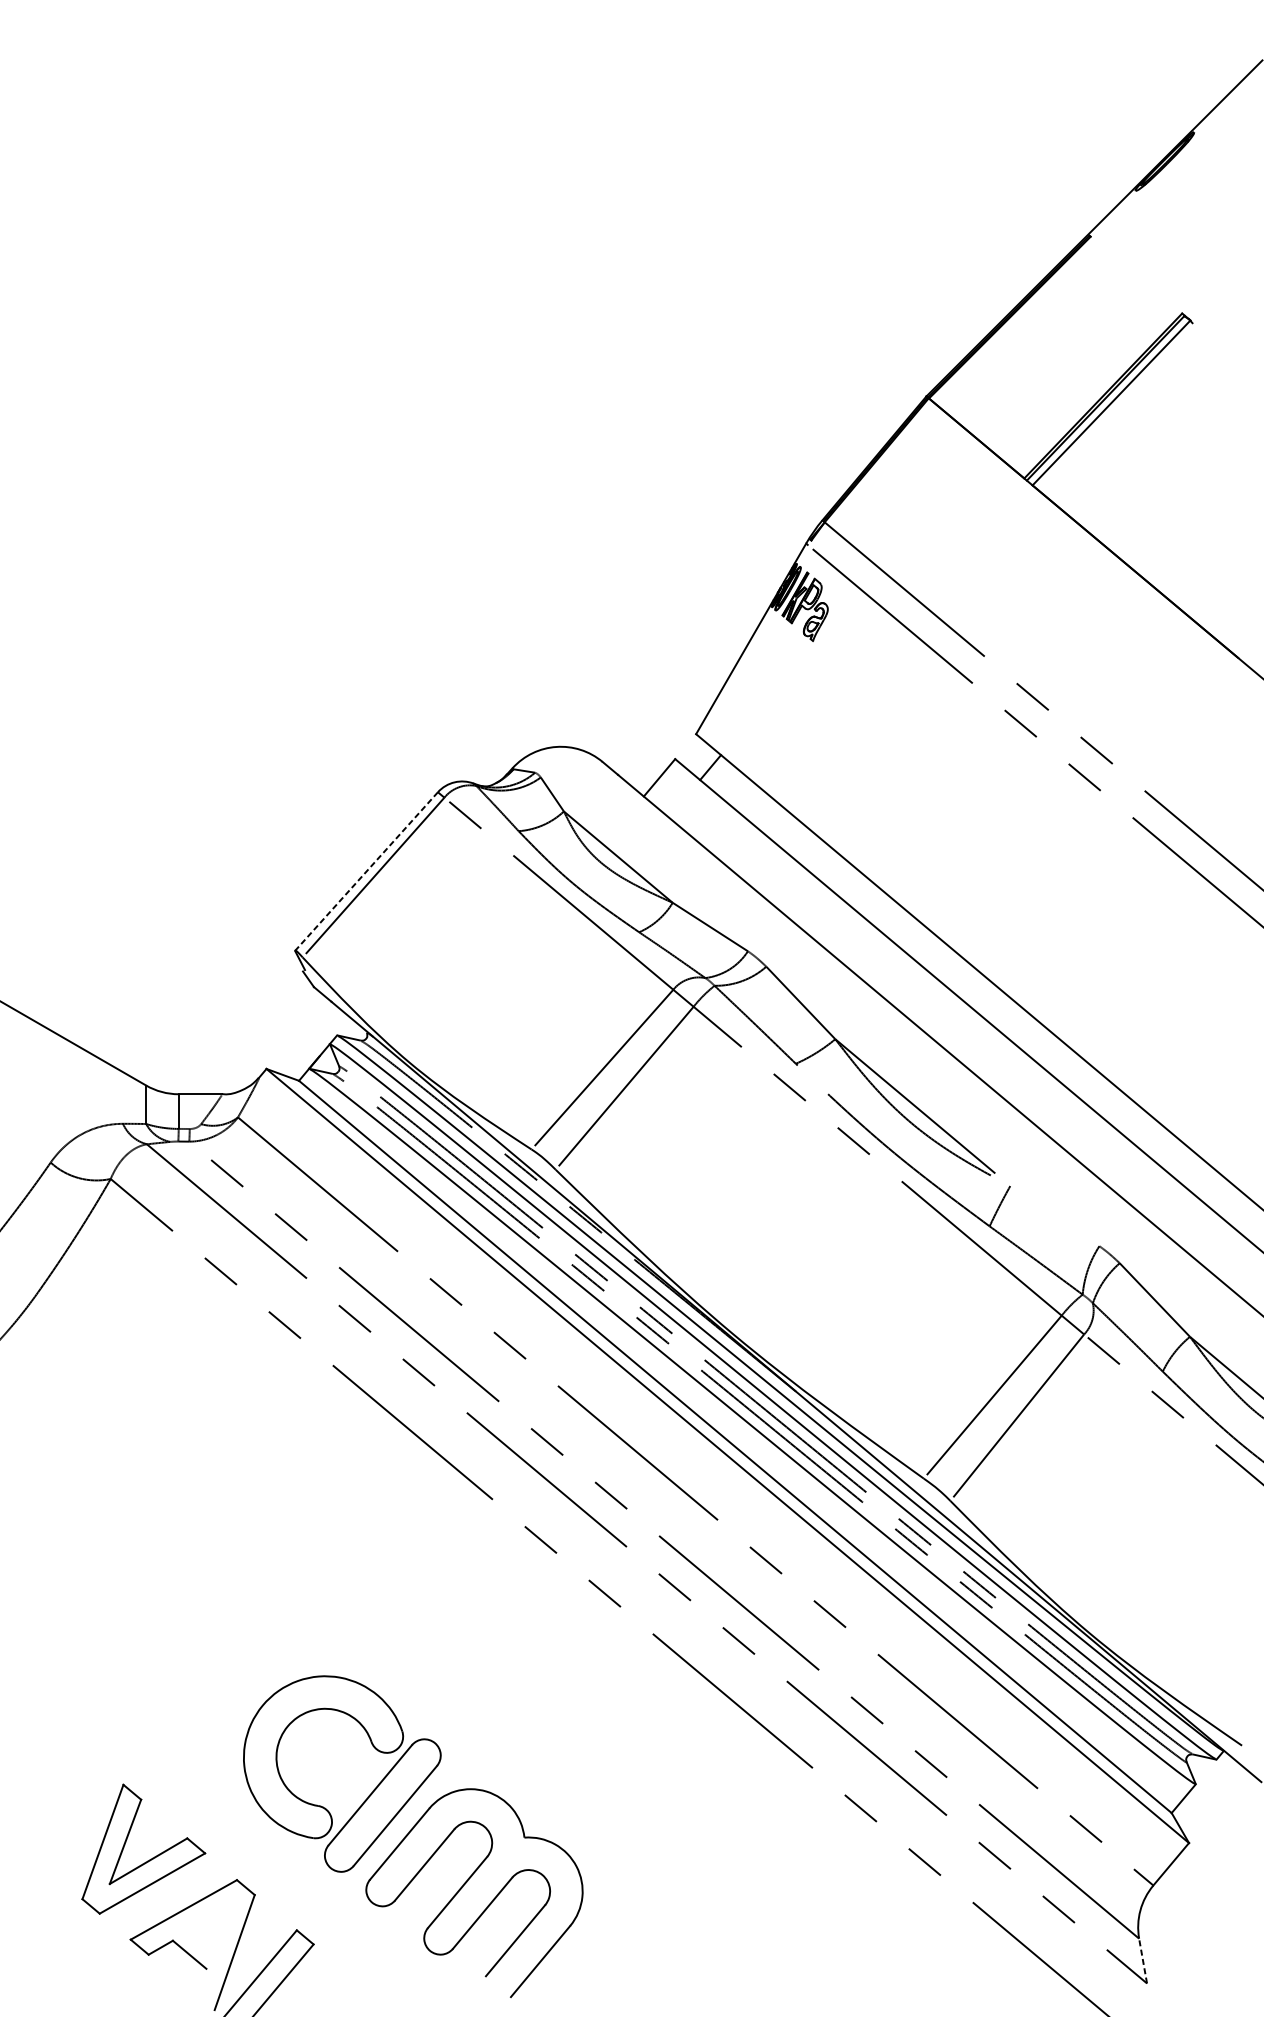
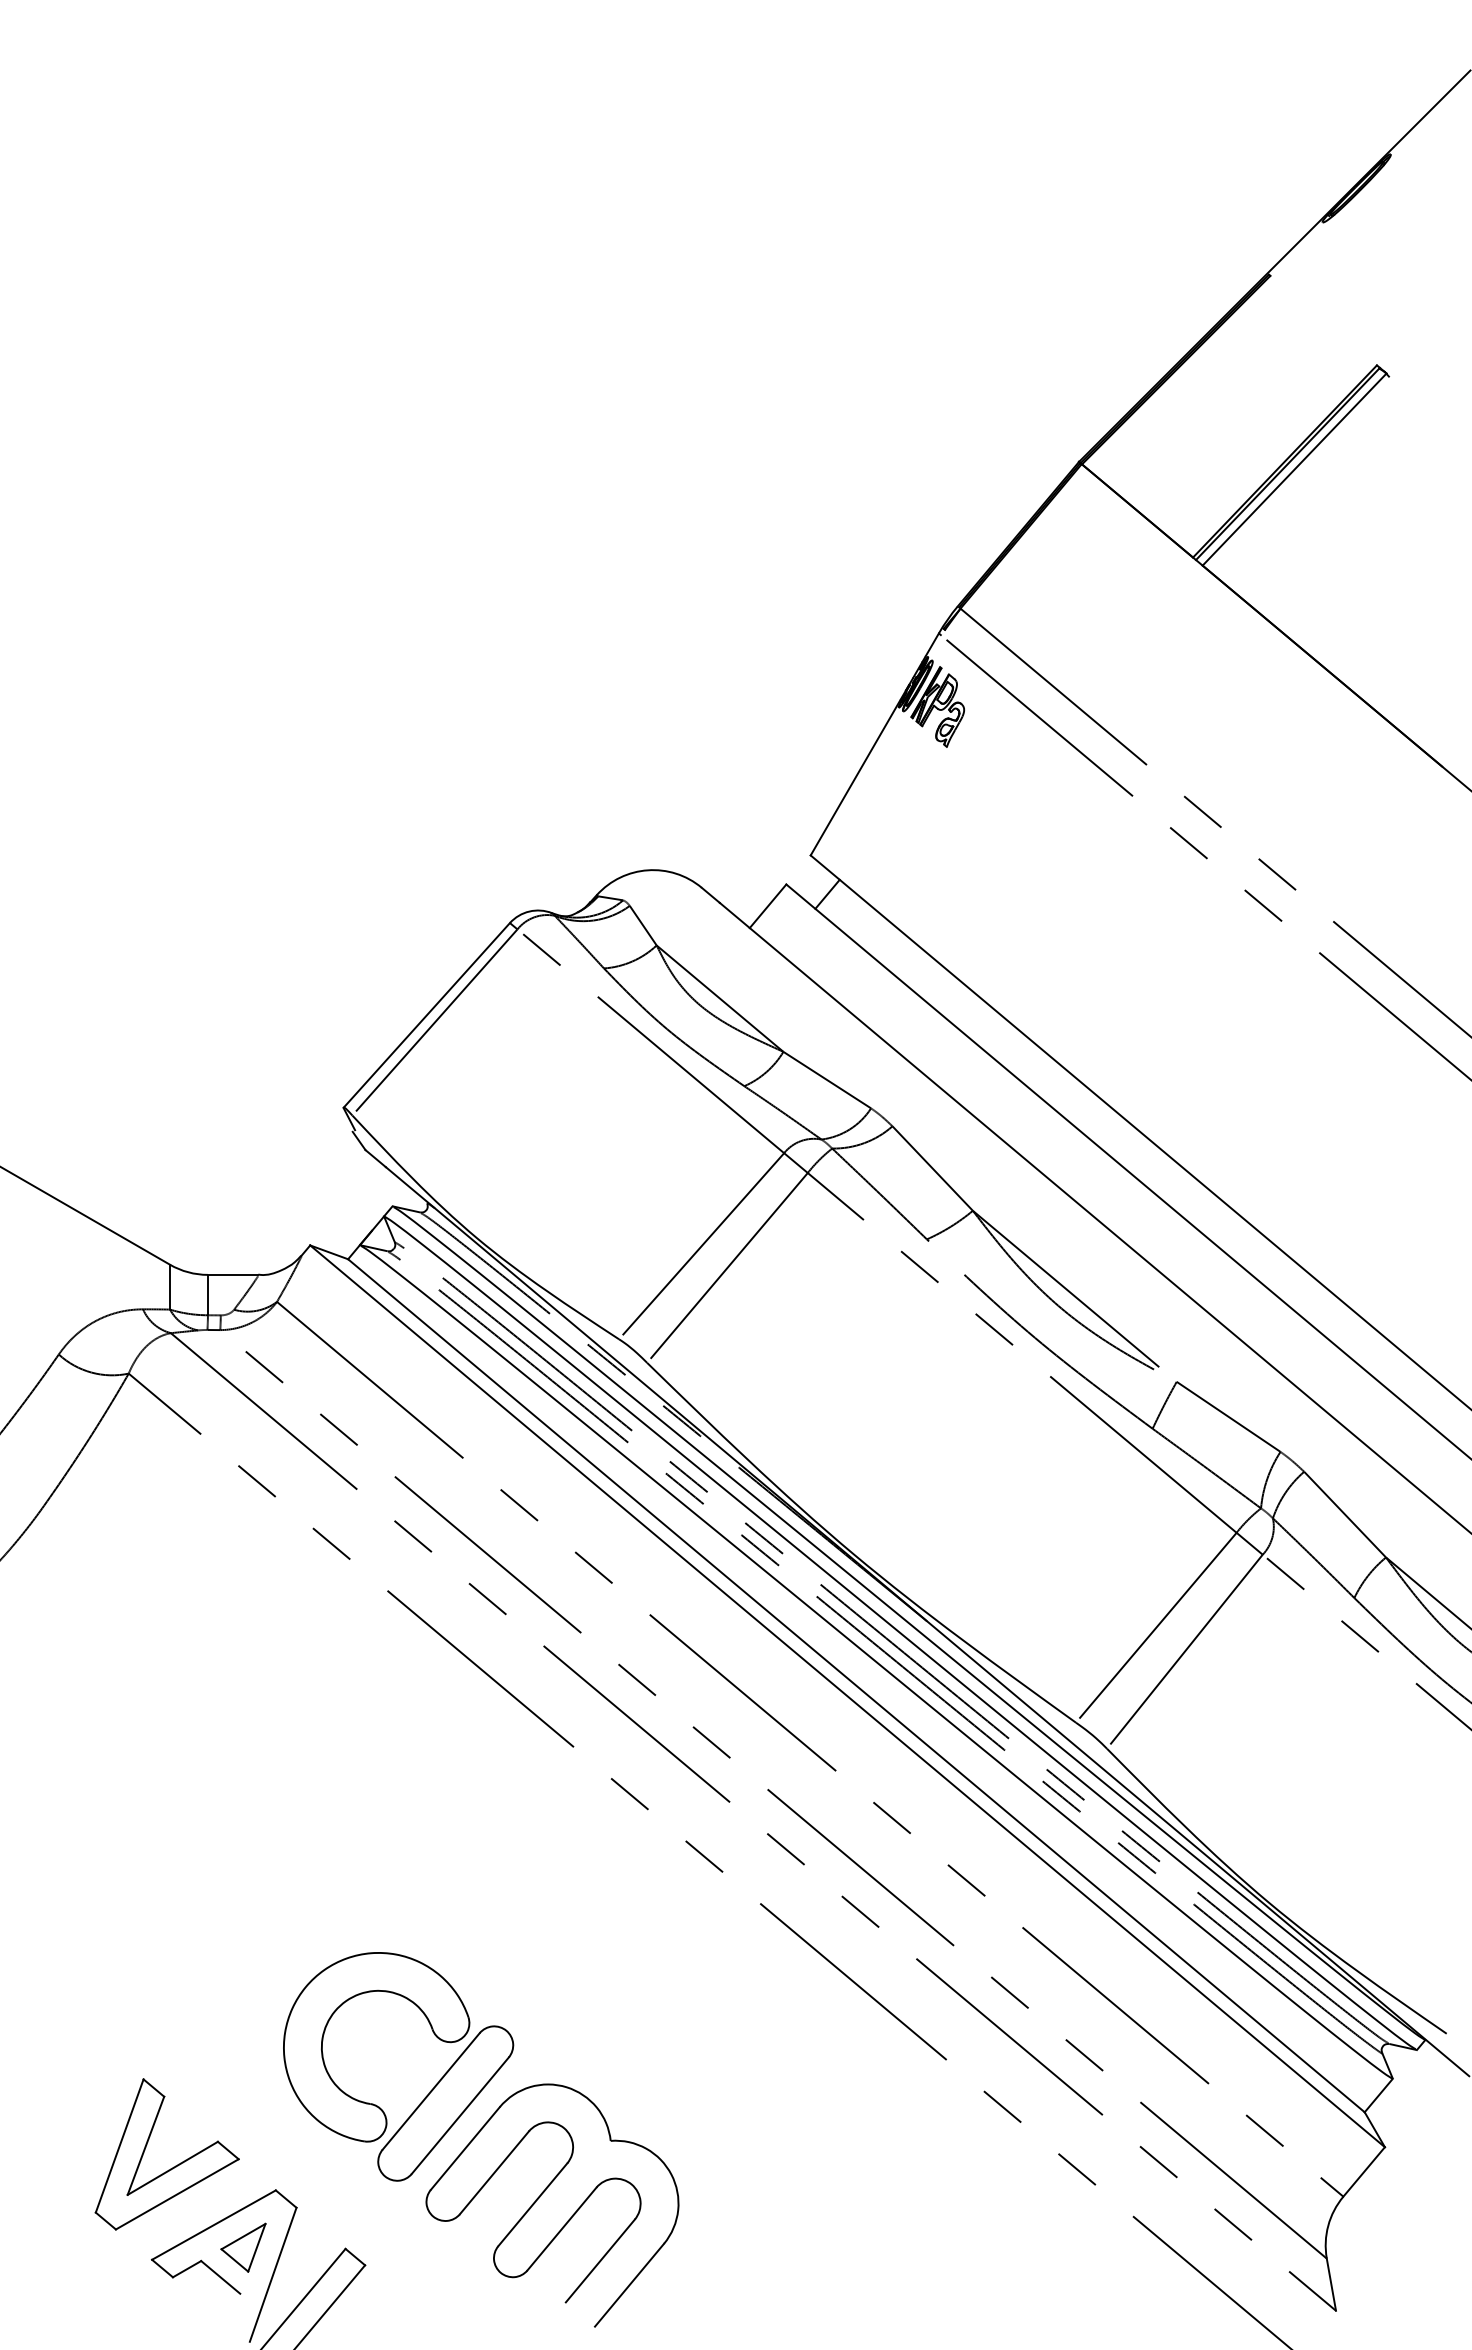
line: (366, 871) -> (426, 1015), dashed -> solid
line: (1054, 1215) -> (1228, 1416), added
part: (209, 1929) -> (243, 2247), added
line: (1143, 1960) -> (1331, 2284), dashed -> solid

